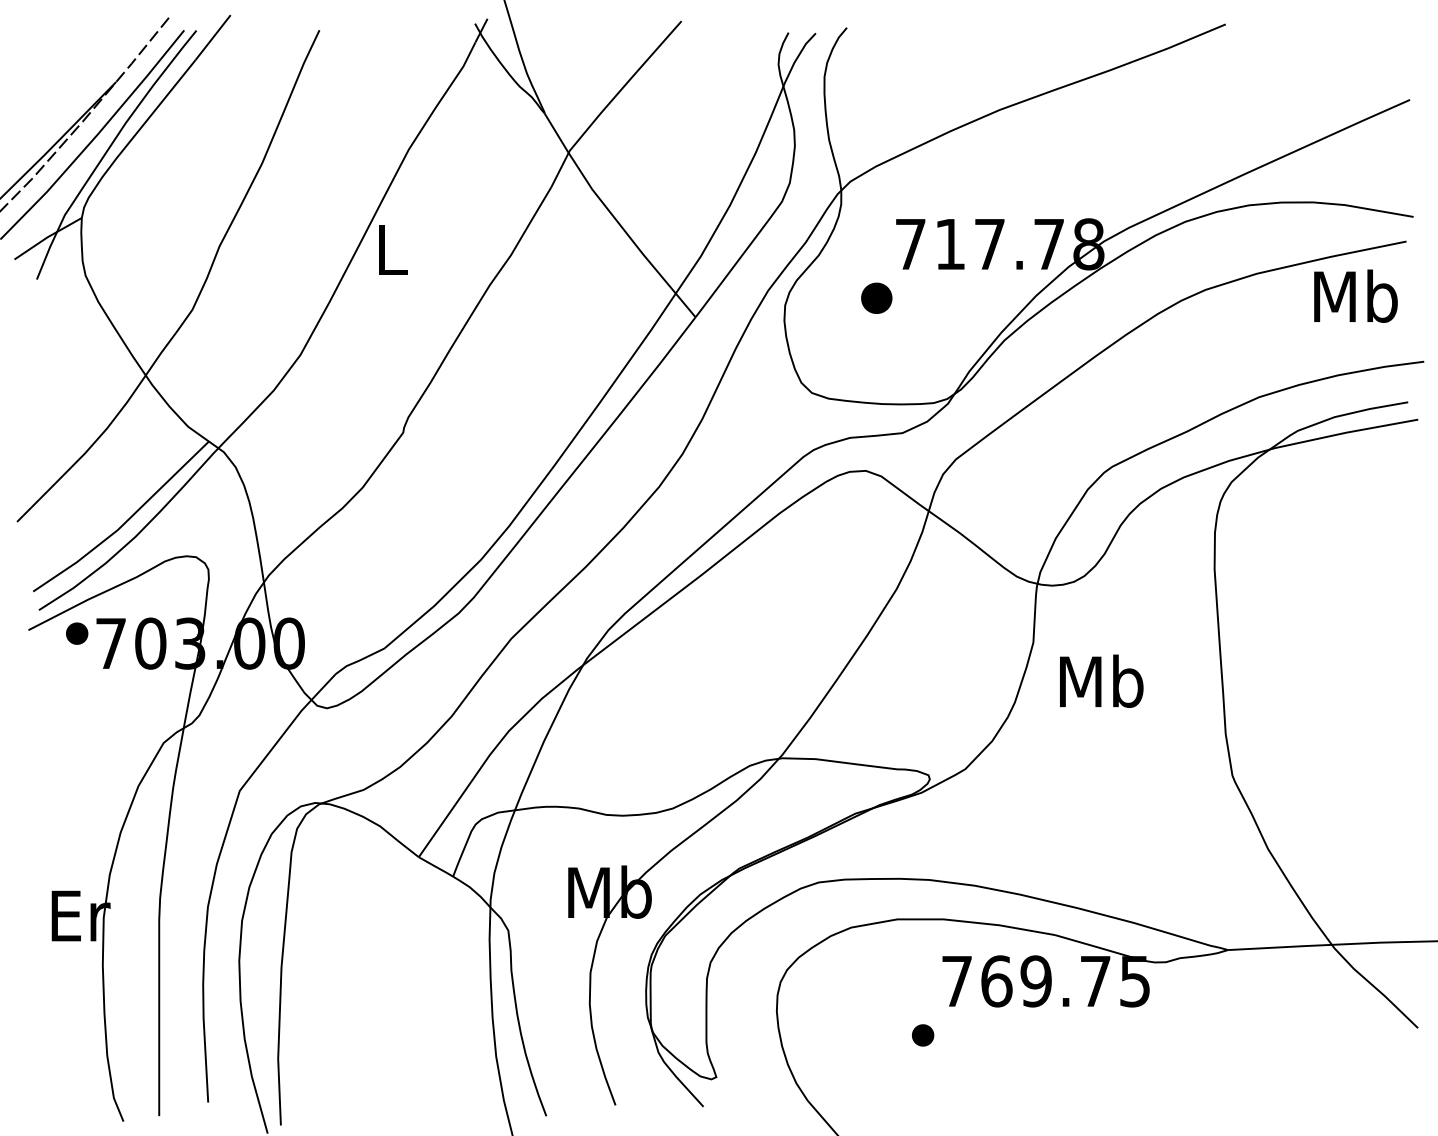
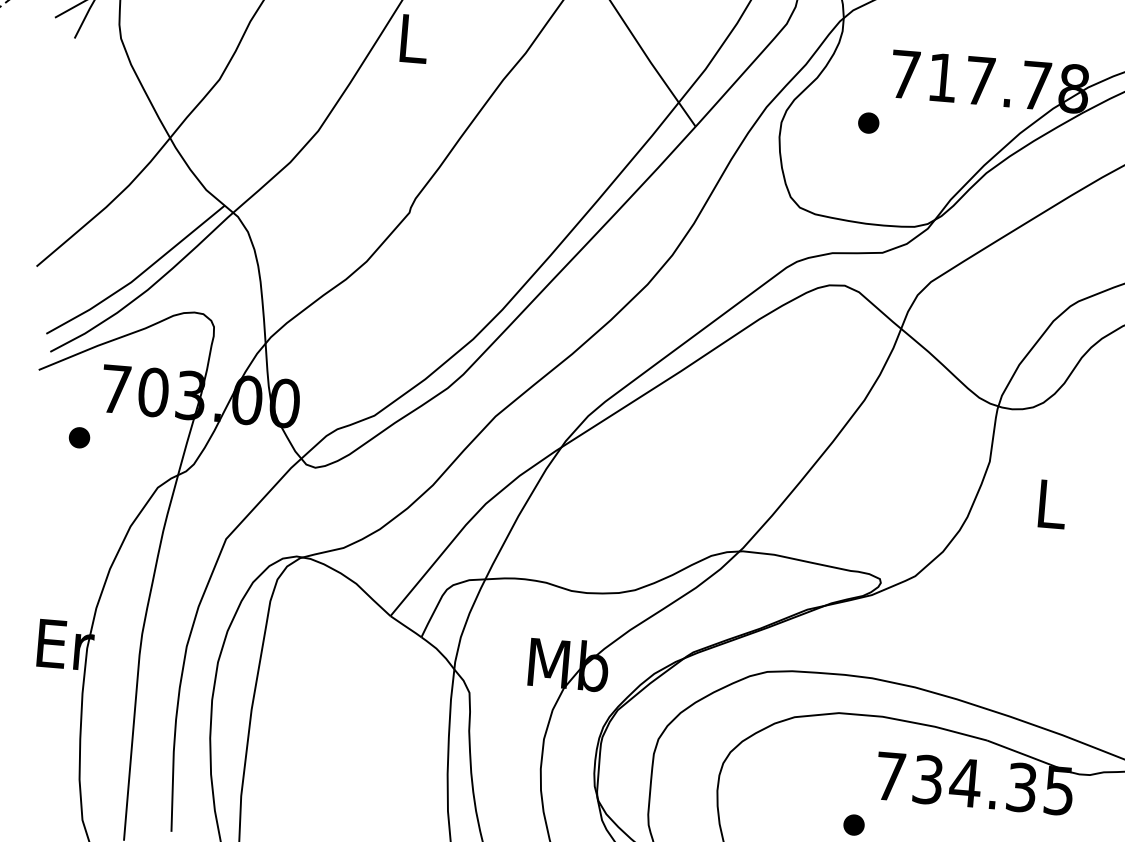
part: (876, 298) -> (868, 123), size x0.71
part: (77, 633) -> (79, 437), moved
text: (1101, 680) -> (1051, 503), Mb -> L
text: (1045, 981) -> (974, 783), 769.75 -> 734.35

